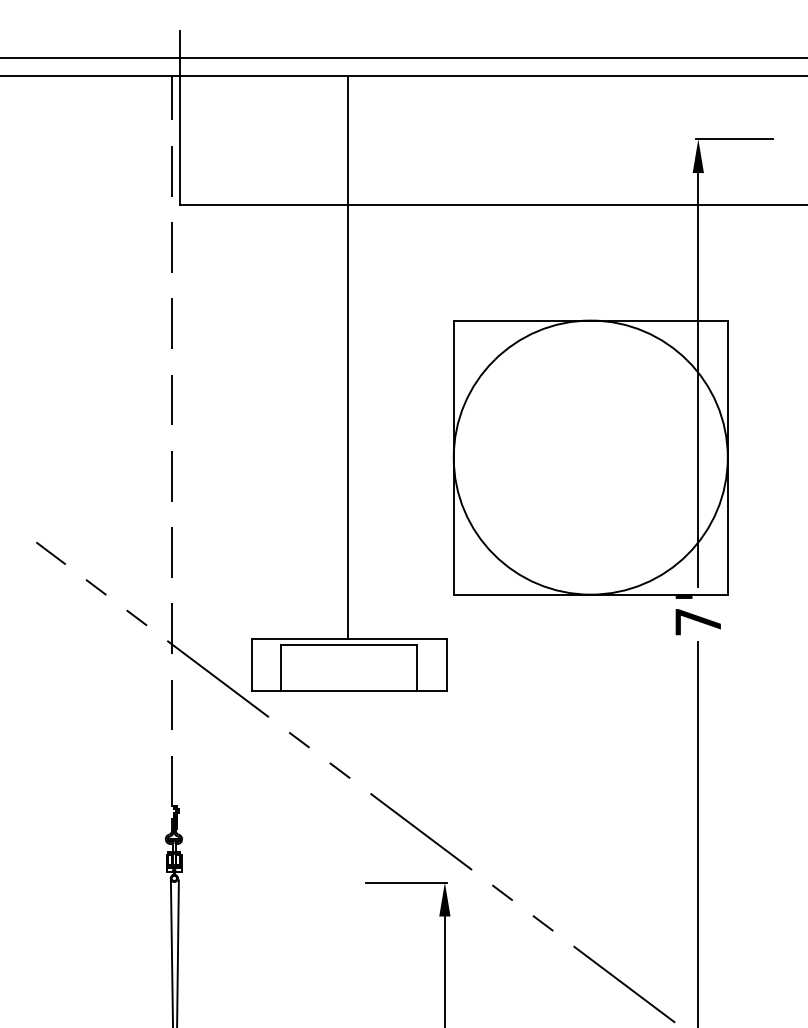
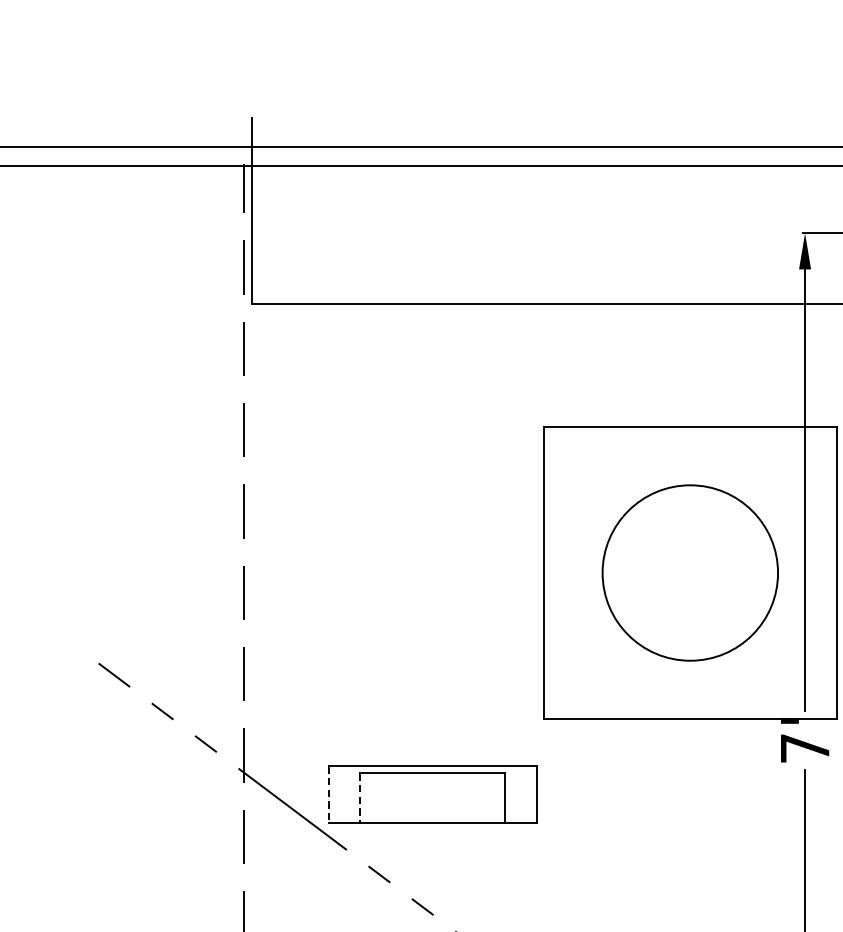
line: (347, 358) -> (430, 467), removed
circle: (590, 457) -> (690, 572), size x0.6
line: (252, 665) -> (329, 794), solid -> dashed
line: (281, 668) -> (360, 798), solid -> dashed

